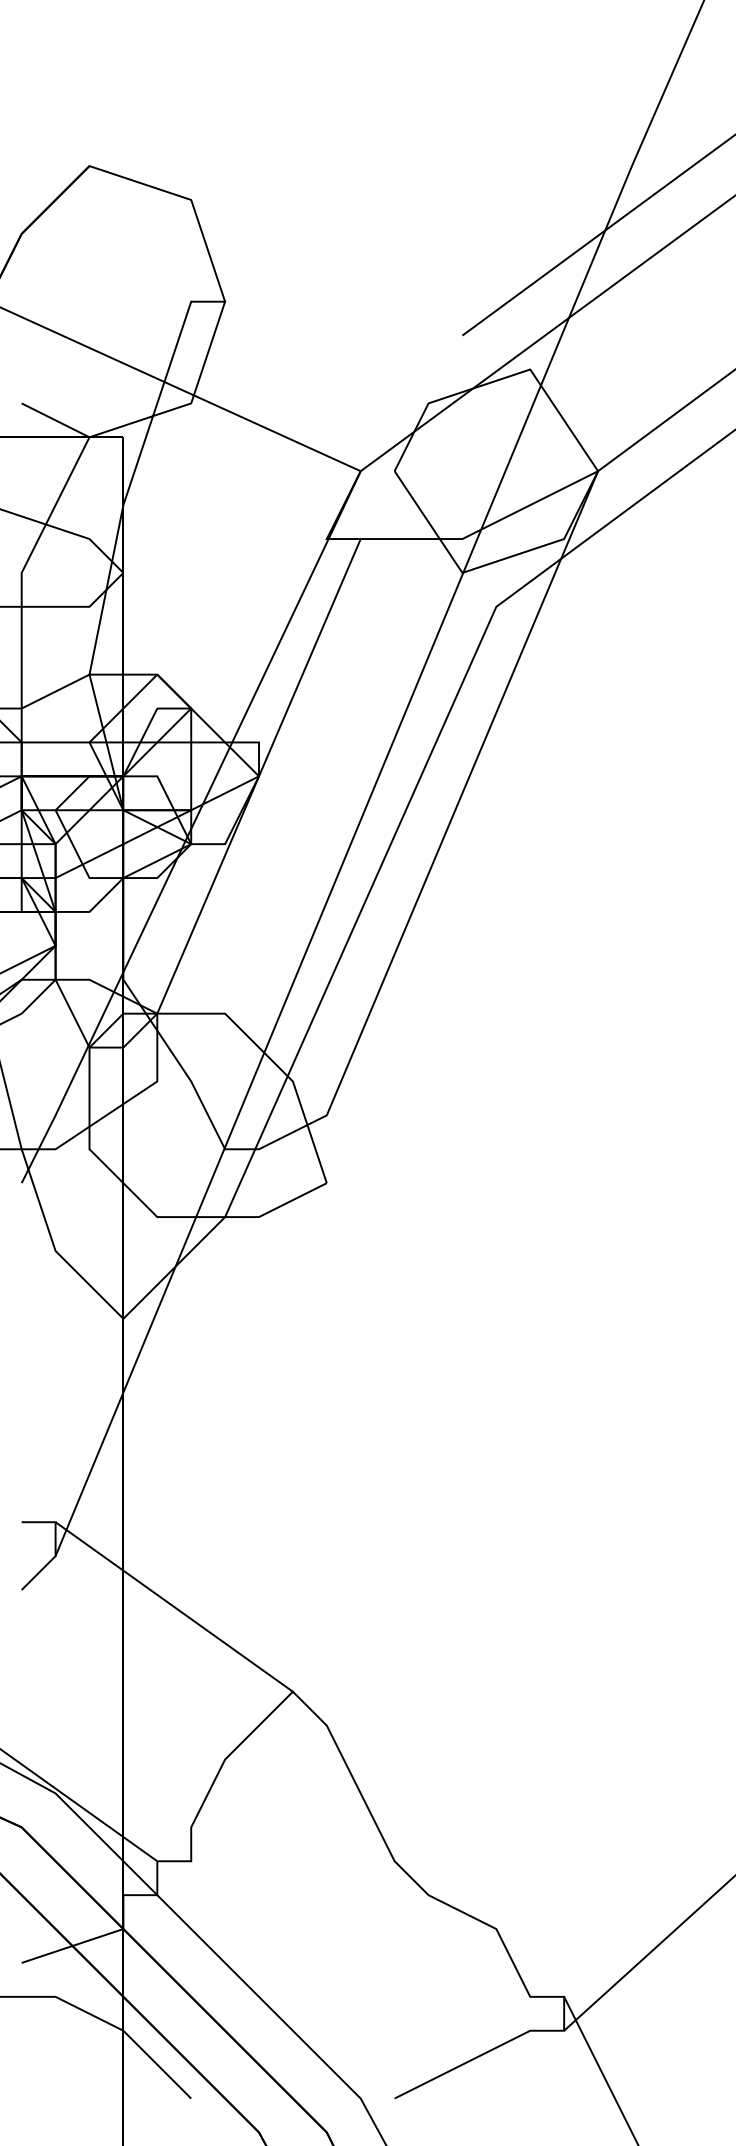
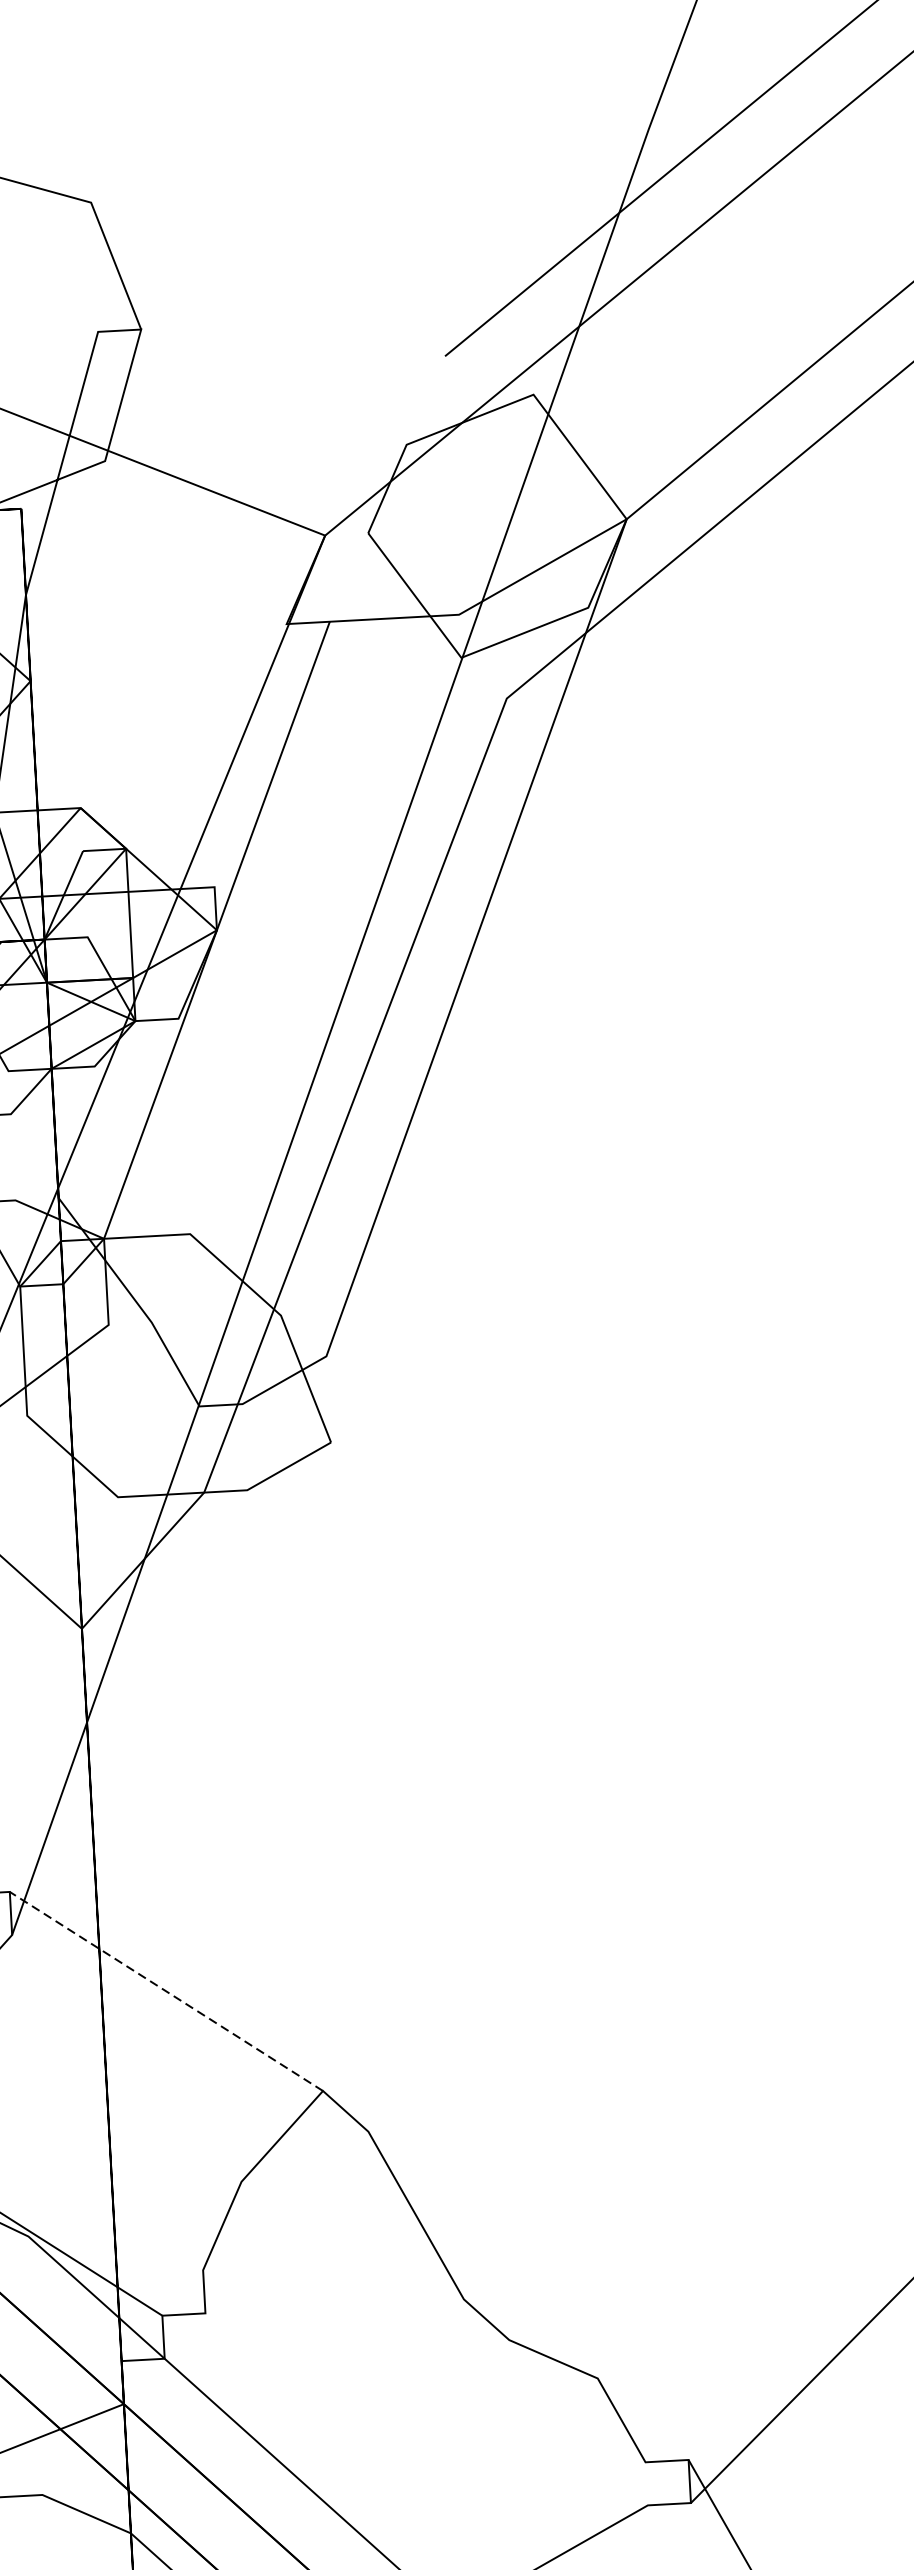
line: (174, 1606) -> (166, 1990), solid -> dashed

